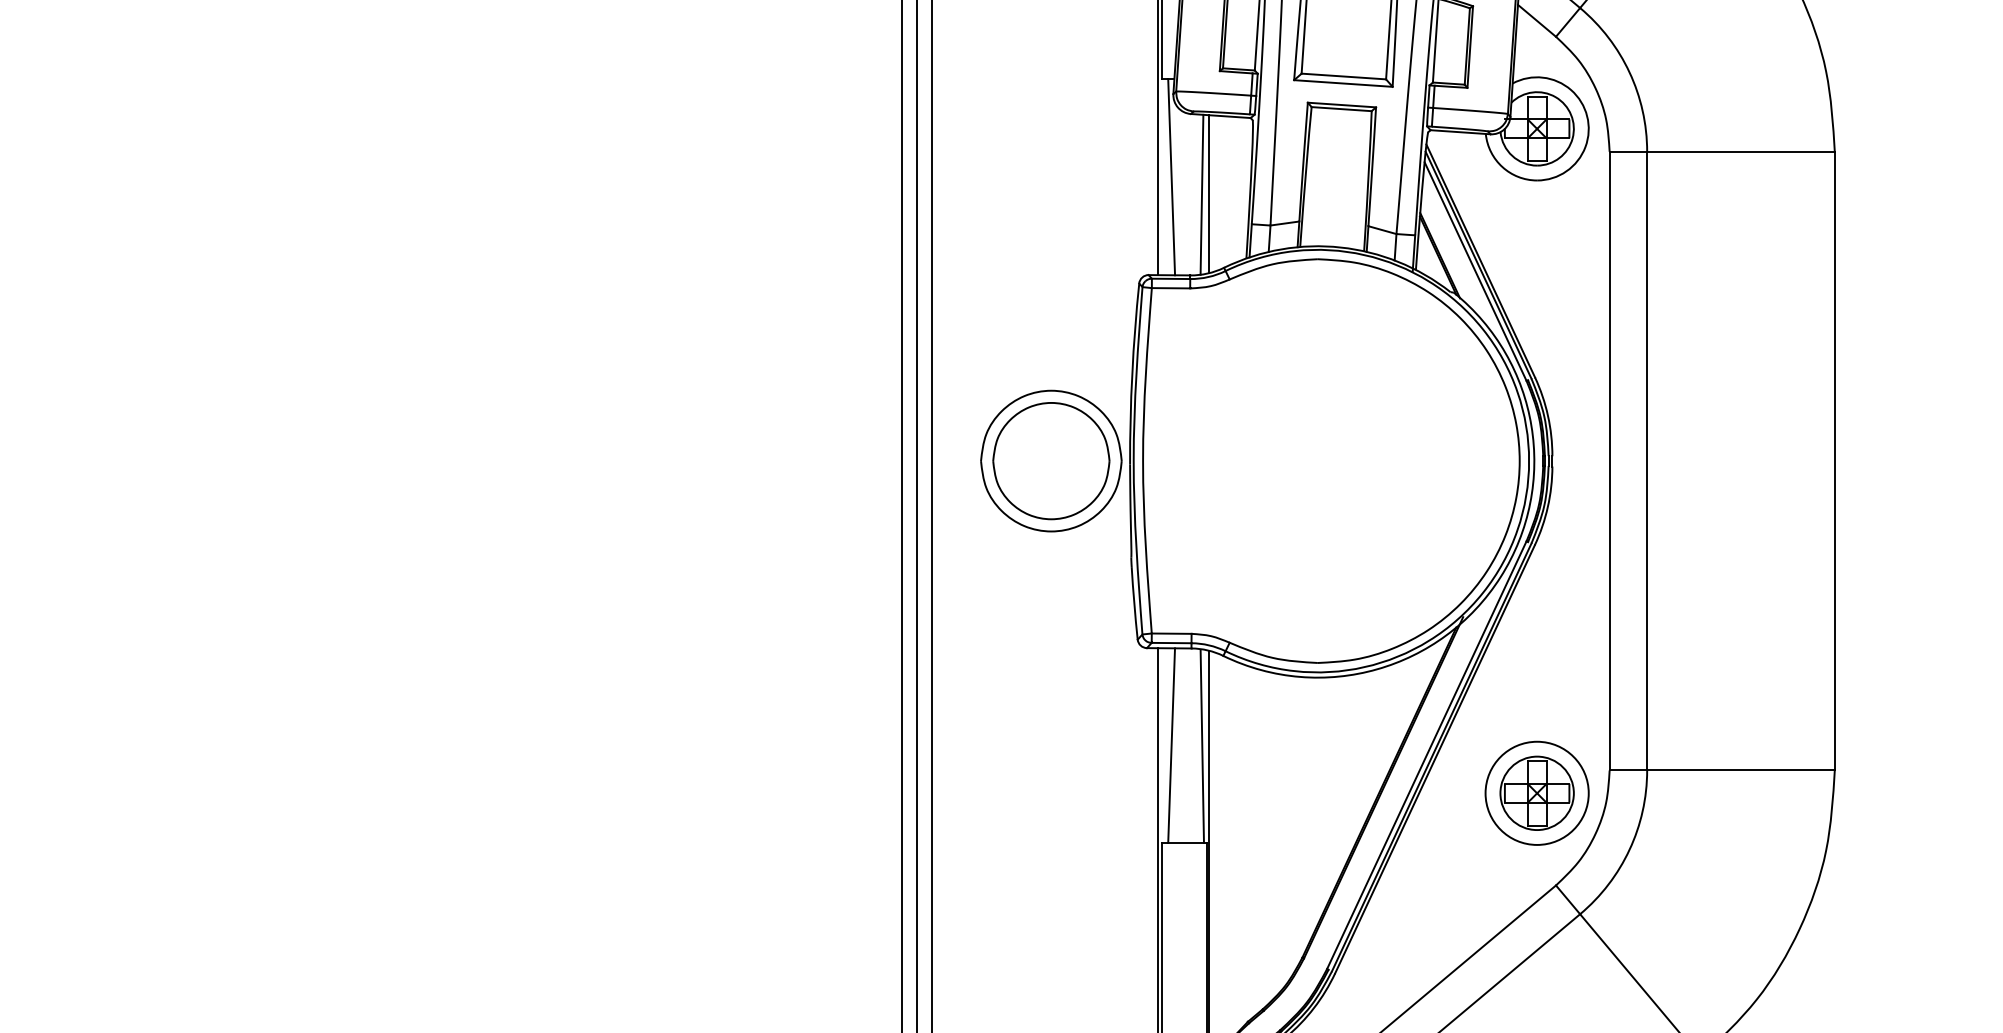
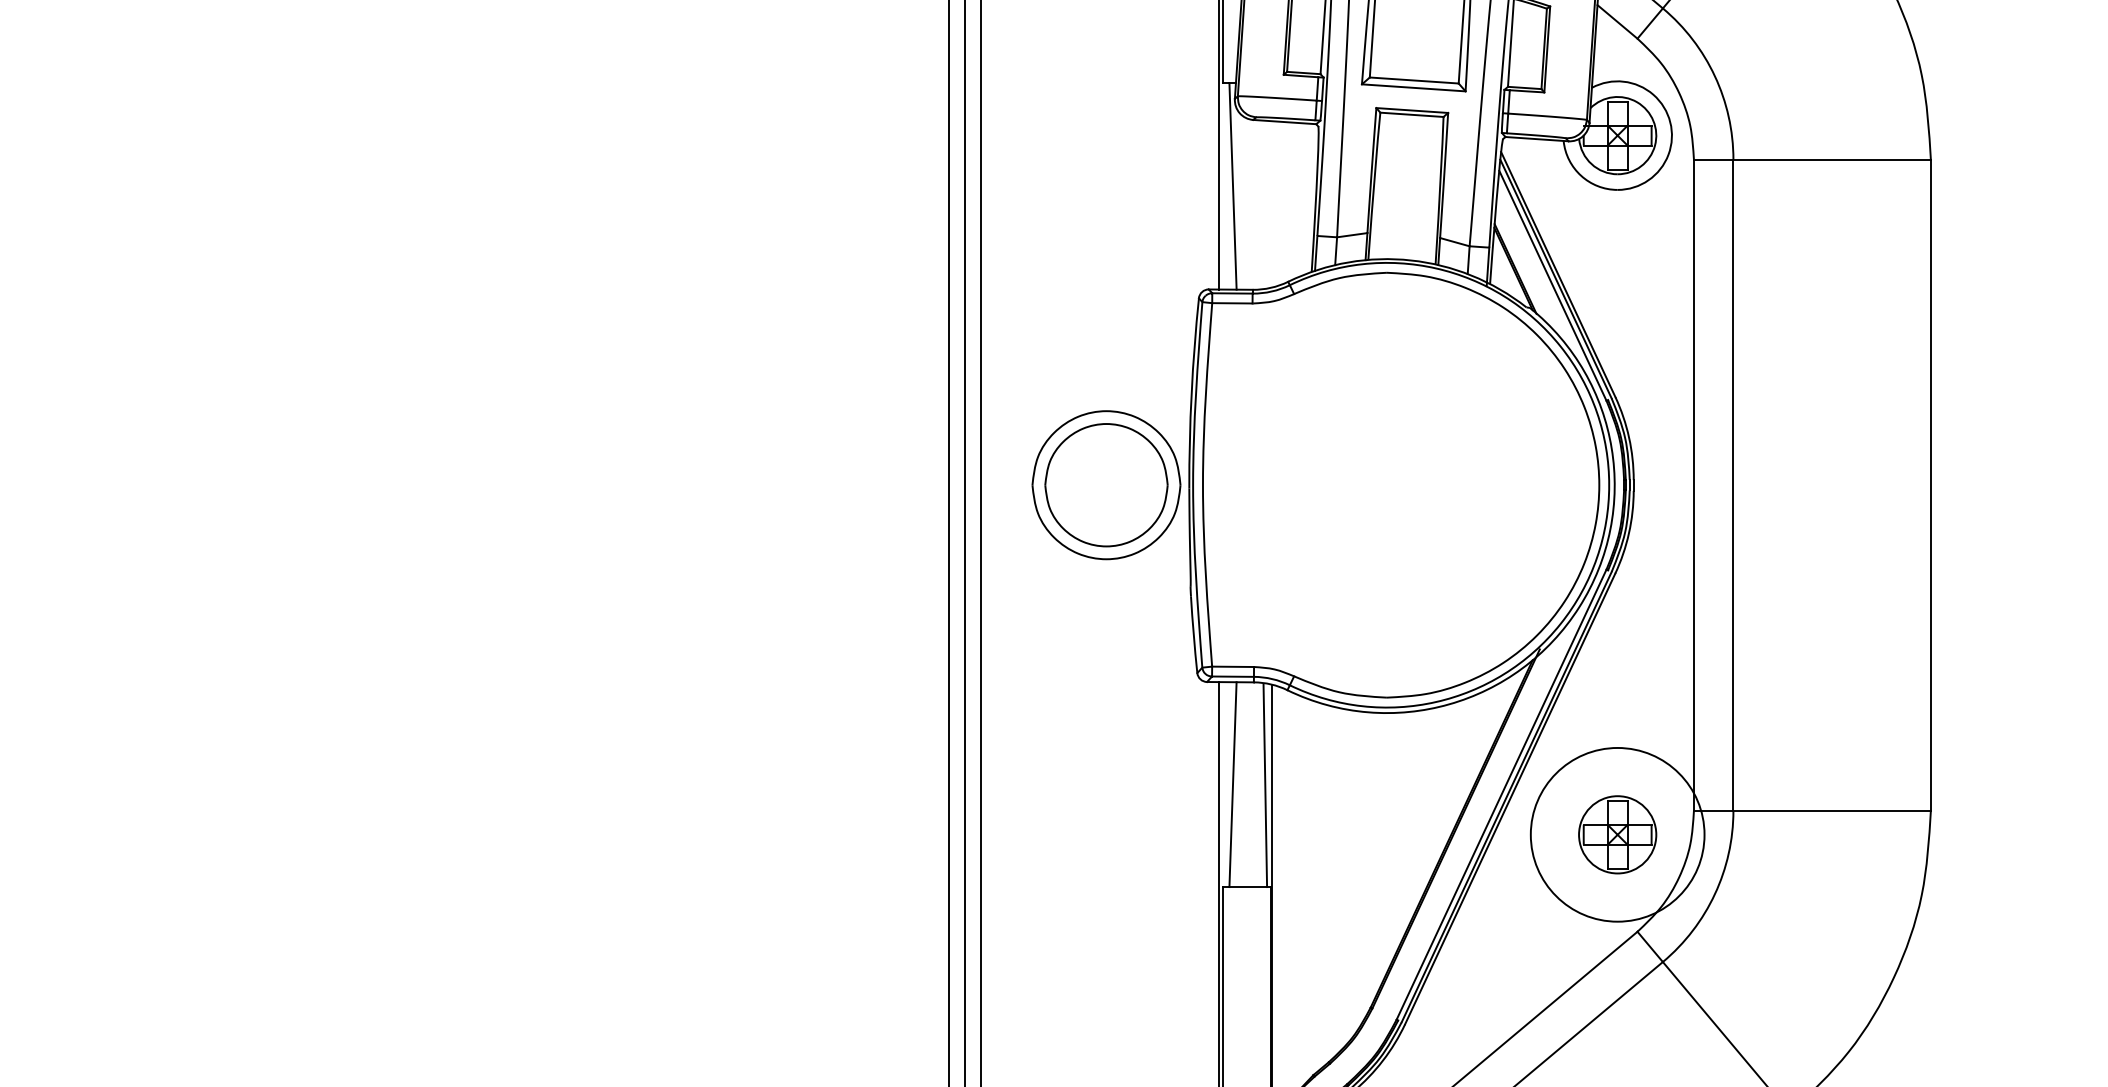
line: (1201, 194) -> (1264, 204), removed
line: (1208, 194) -> (1271, 204), removed
circle: (1536, 792) -> (1616, 833), size x1.6

